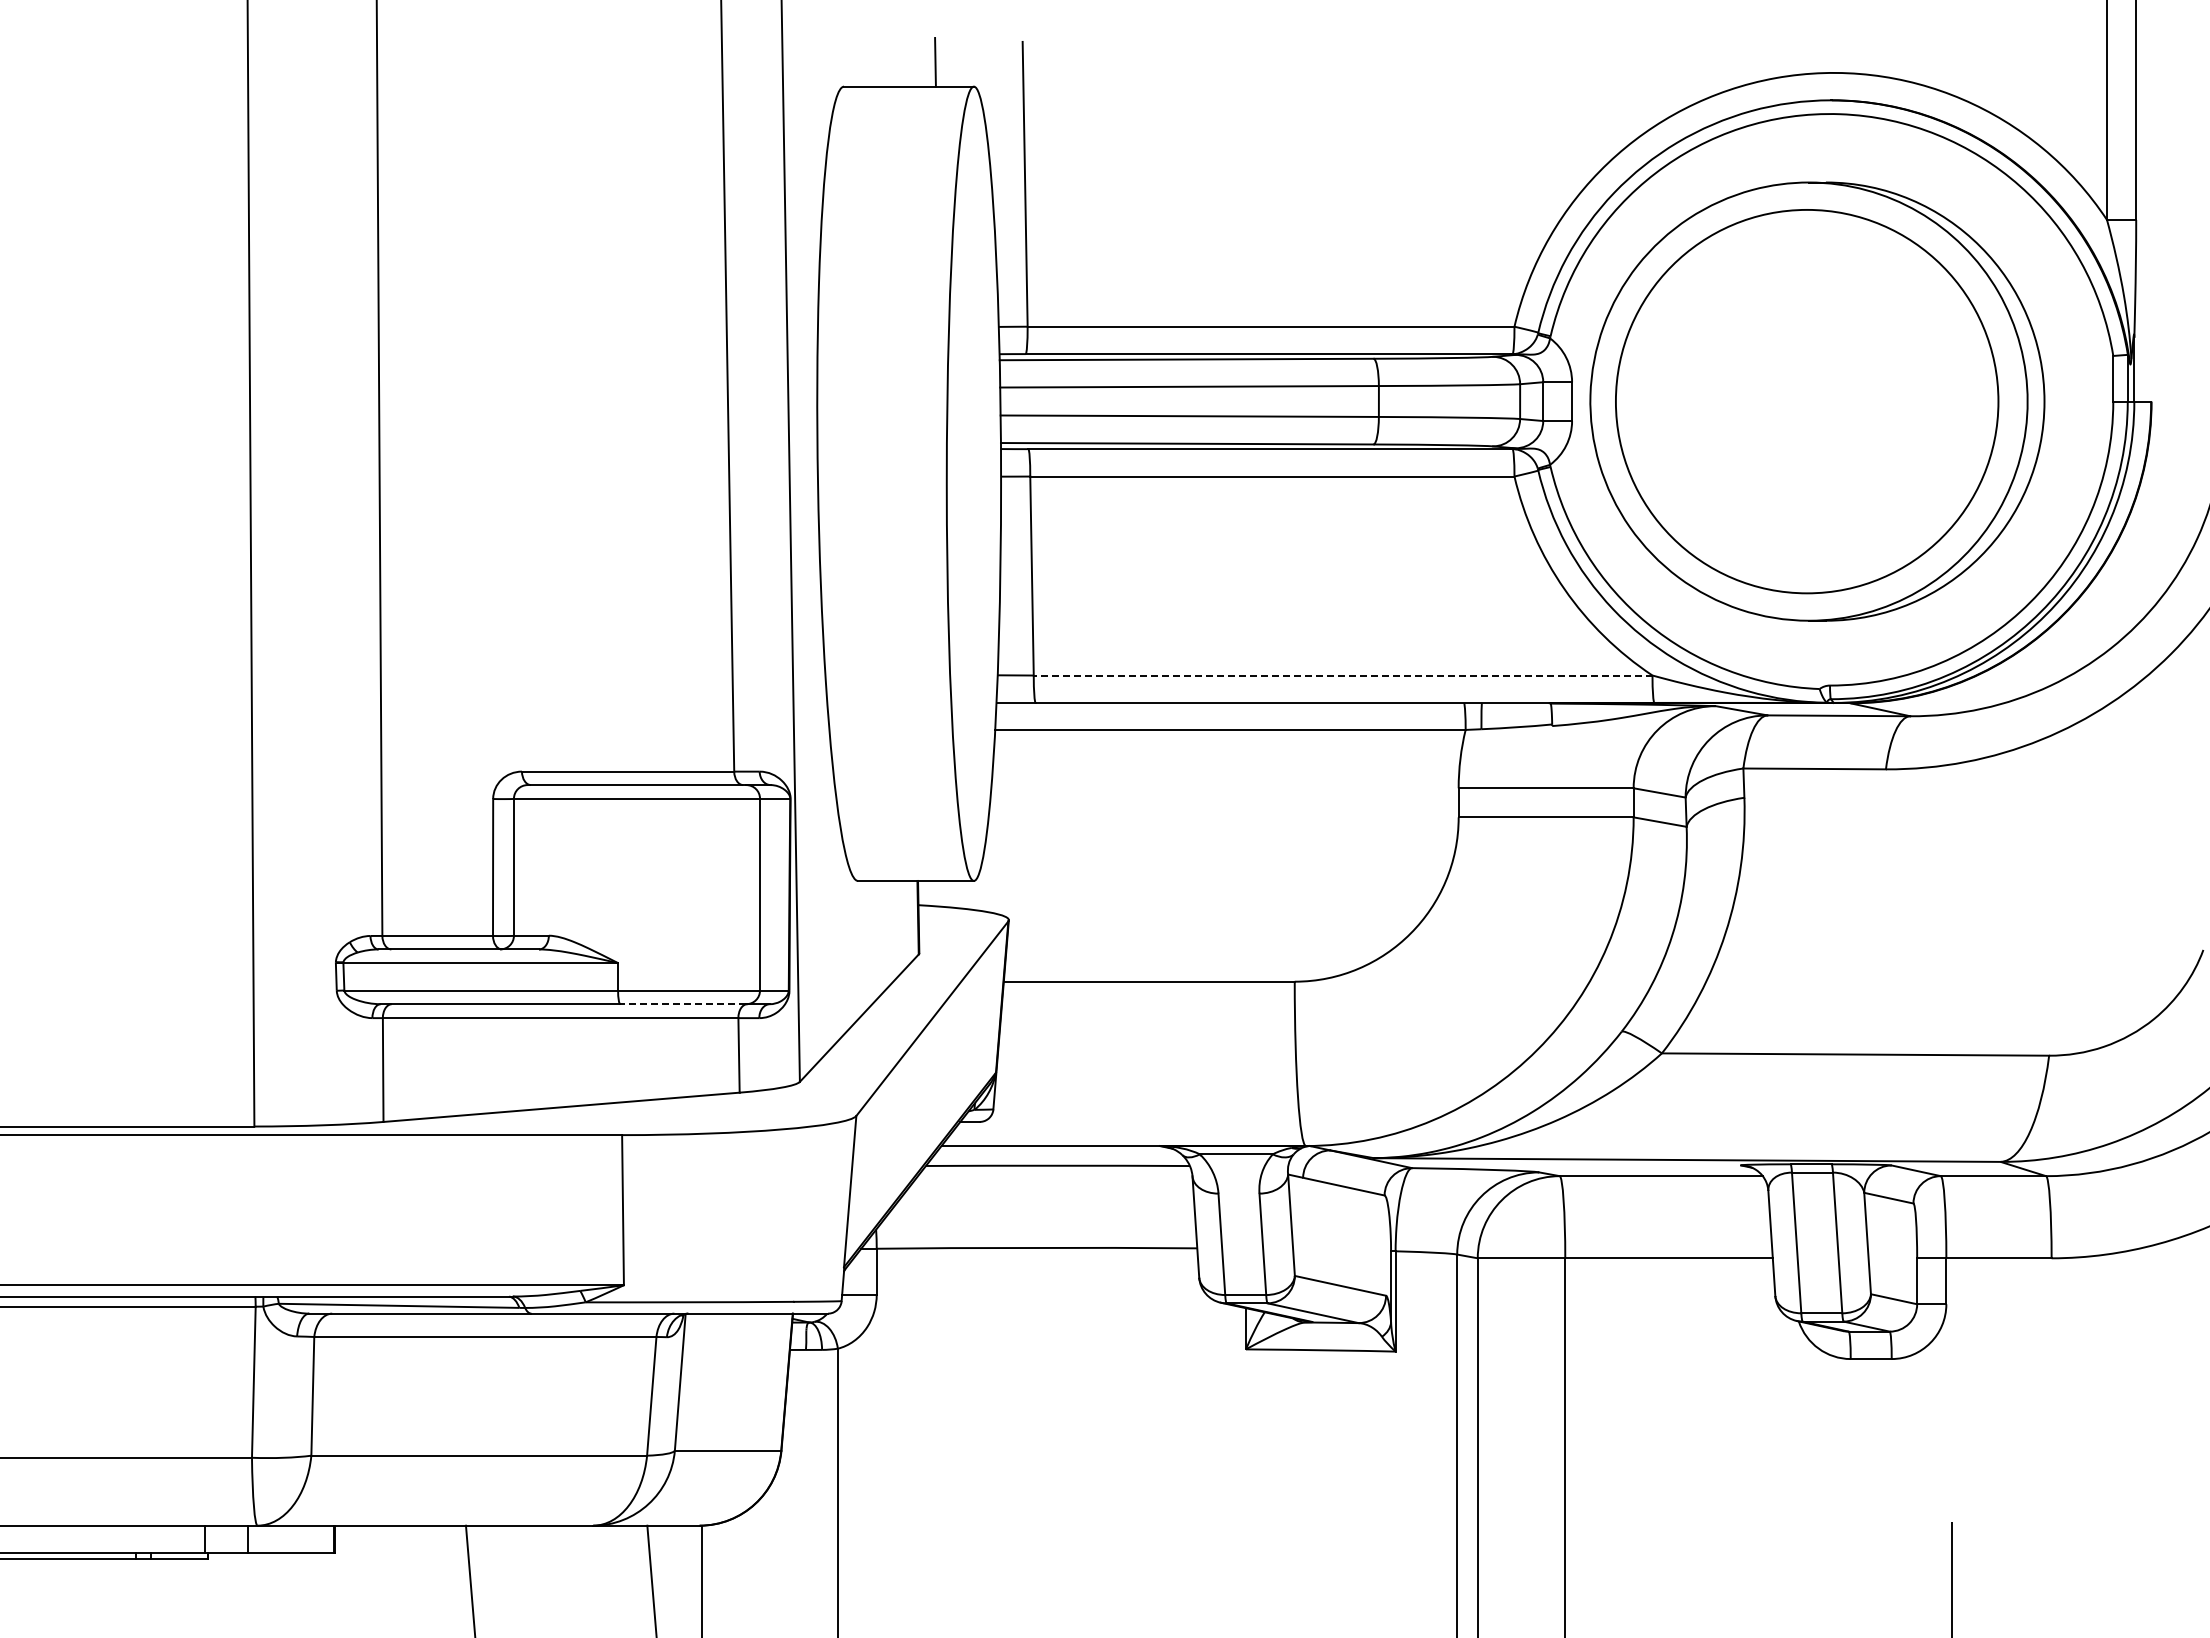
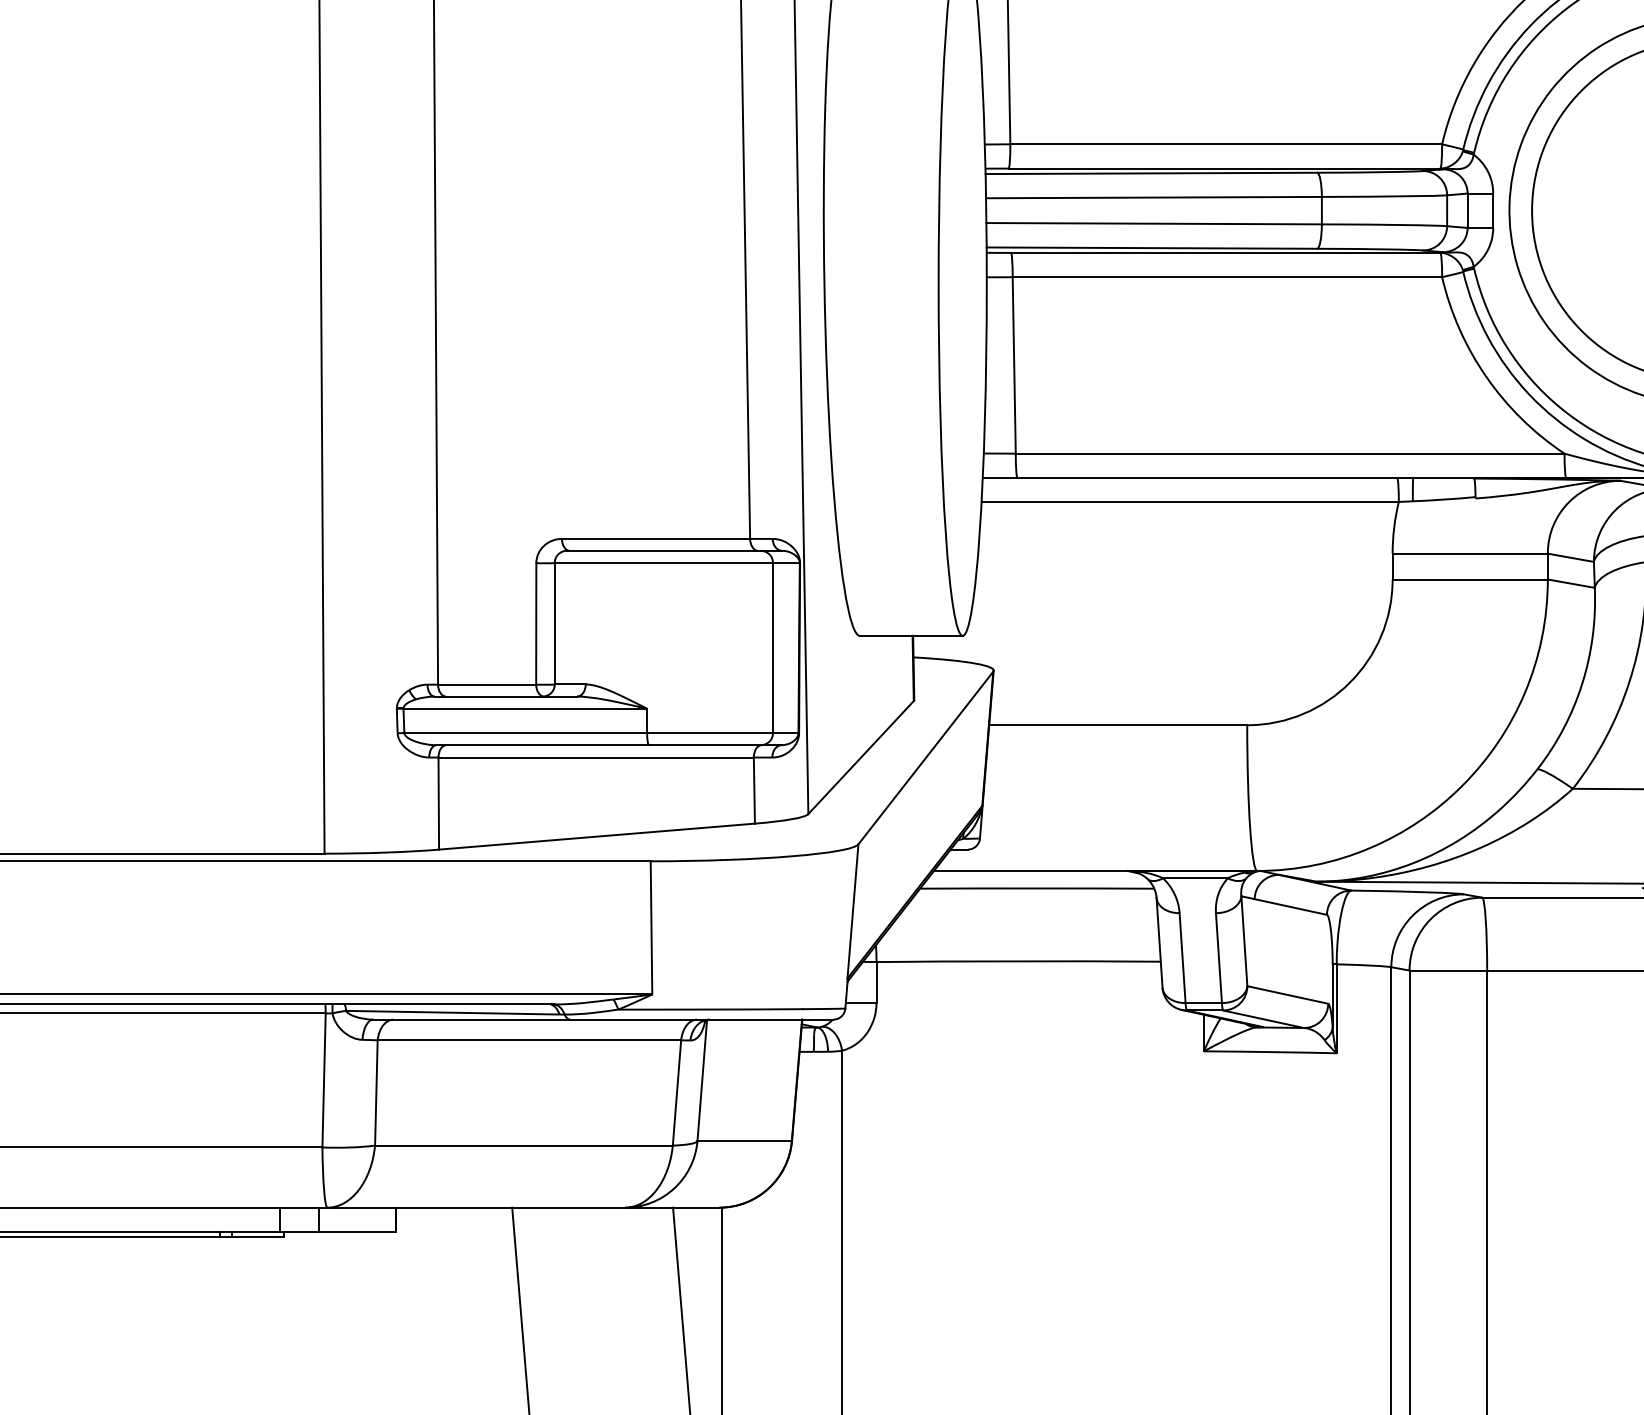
line: (1342, 675) -> (1289, 453), dashed -> solid
line: (682, 1004) -> (704, 745), dashed -> solid

